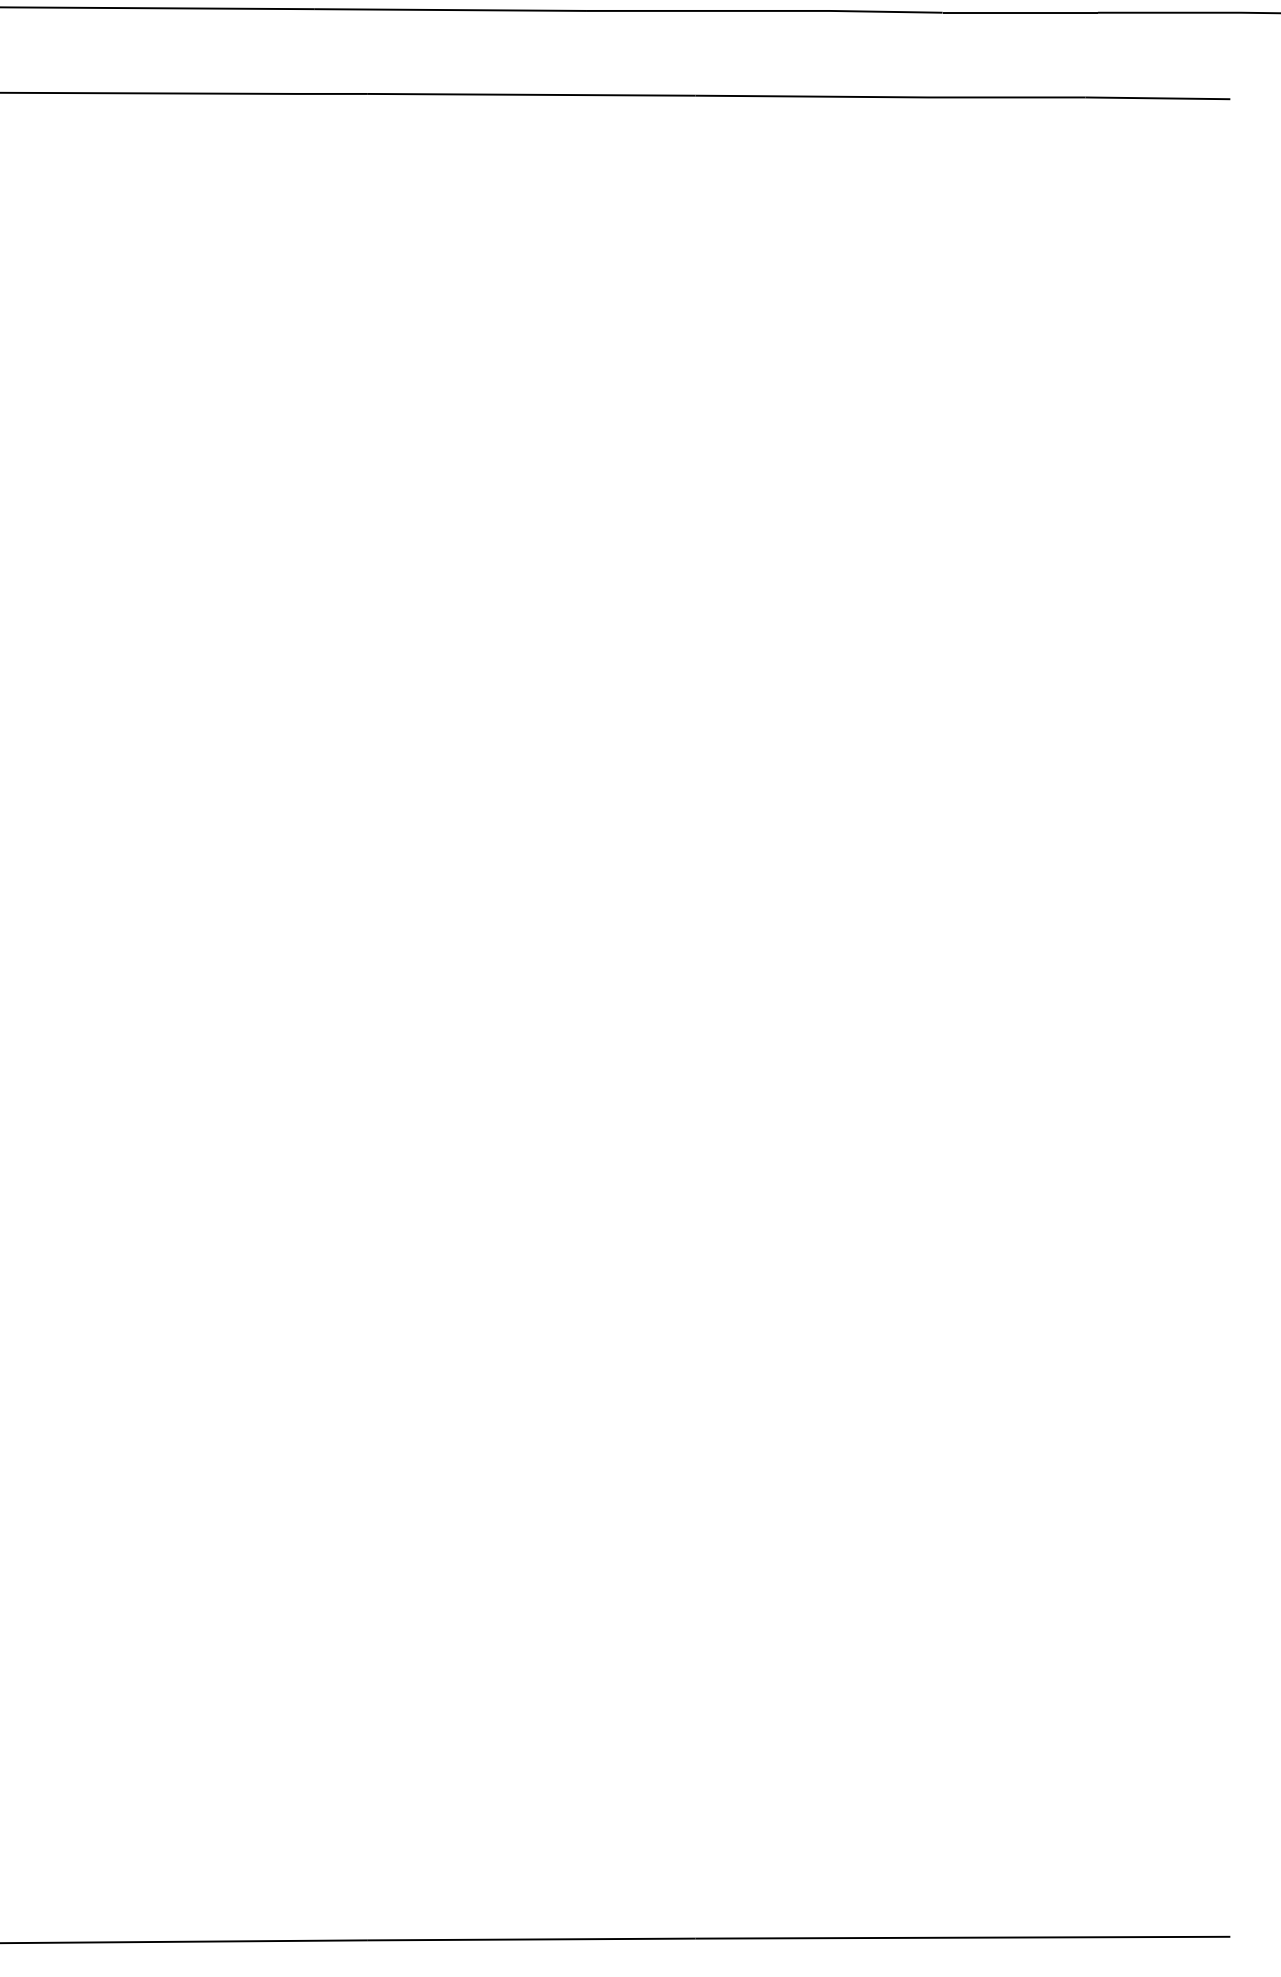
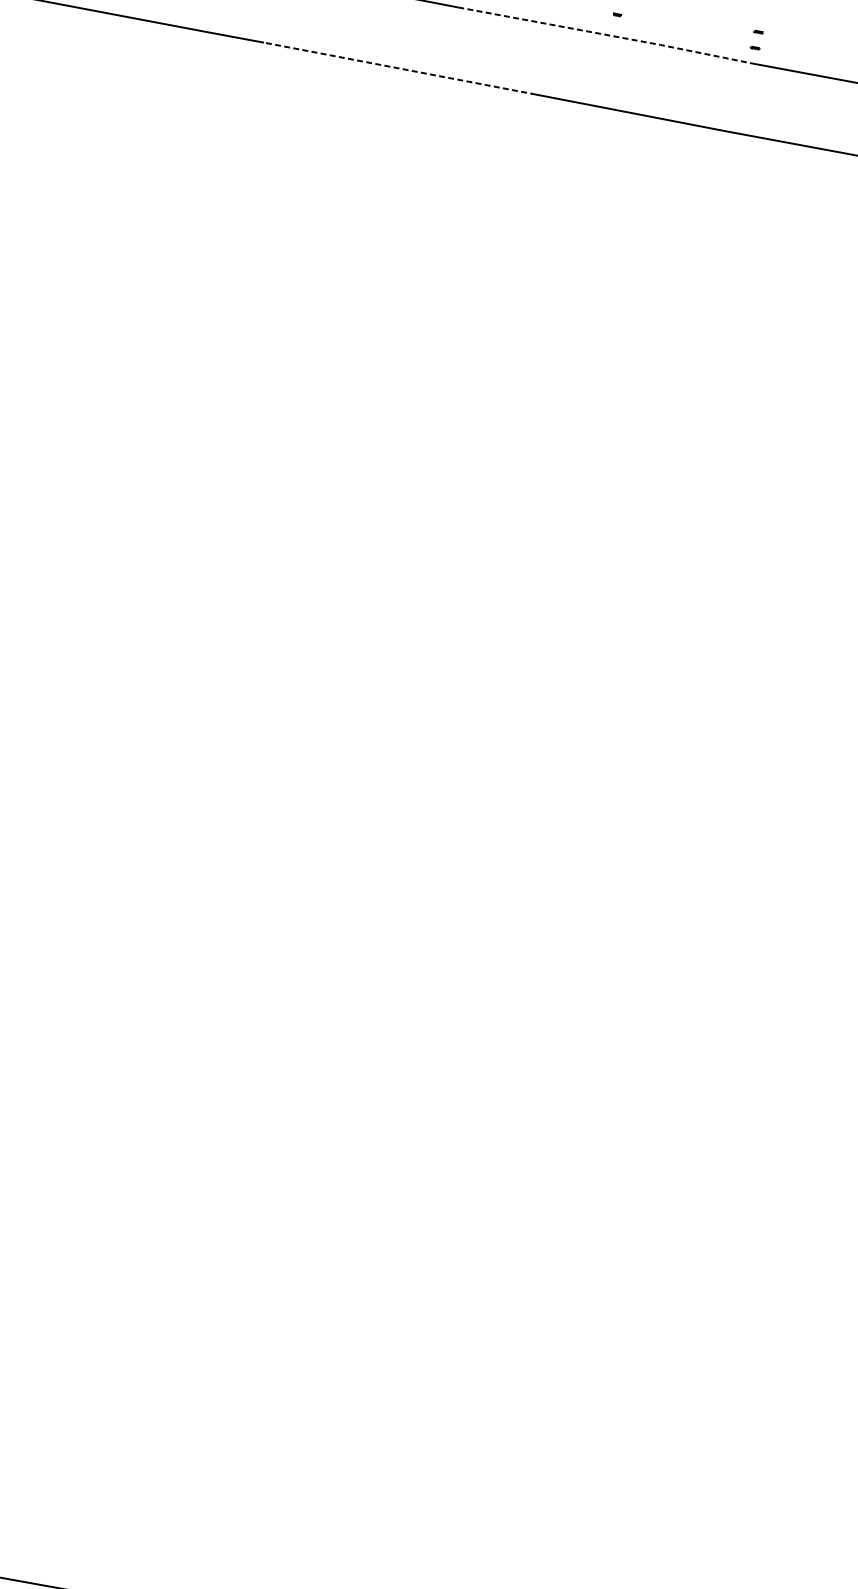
line: (765, 10) -> (607, 34), solid -> dashed
line: (530, 94) -> (399, 68), solid -> dashed

